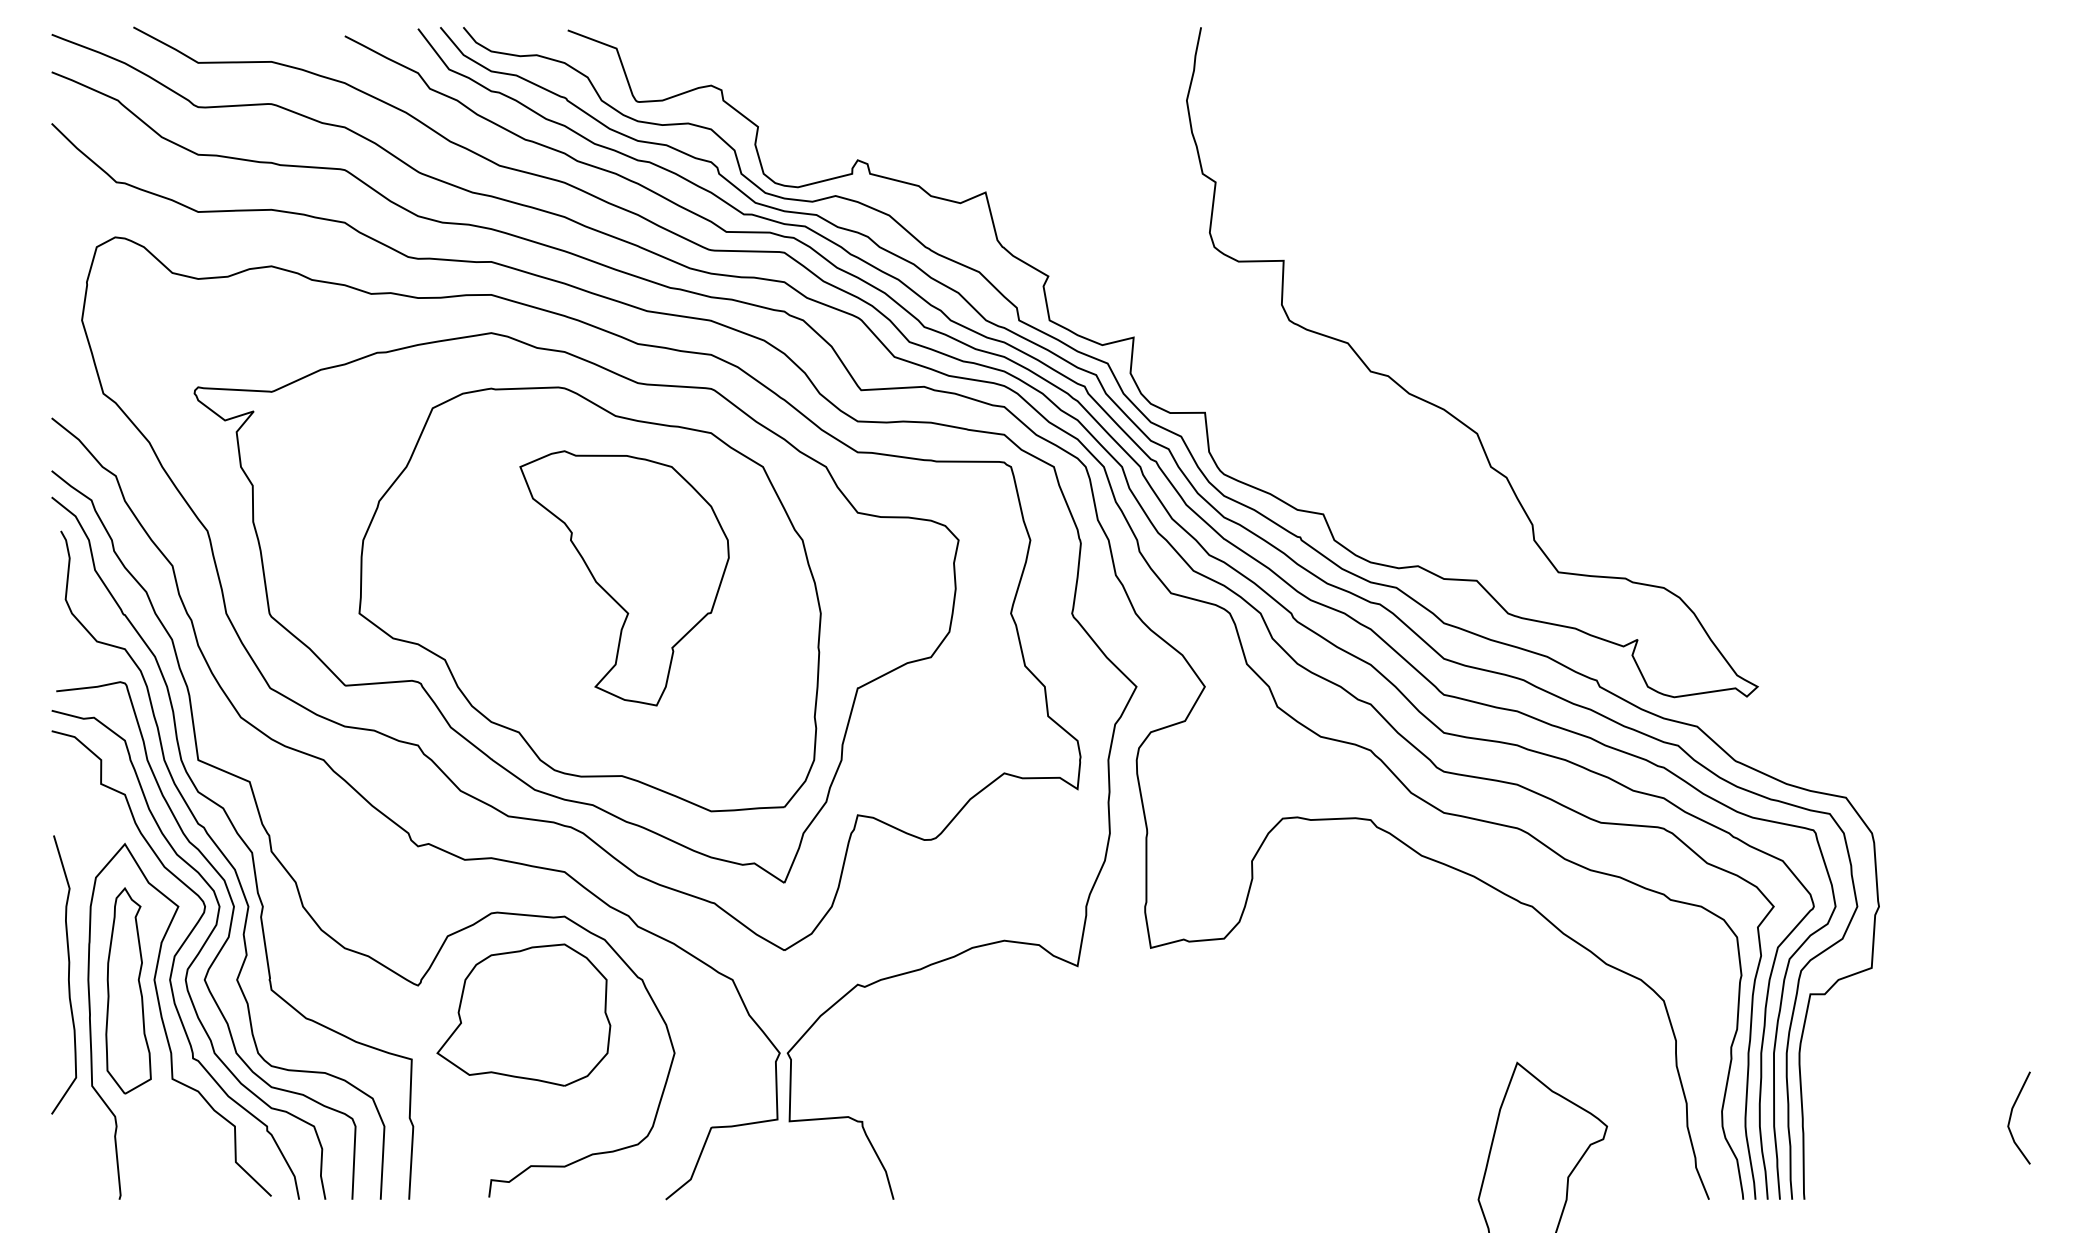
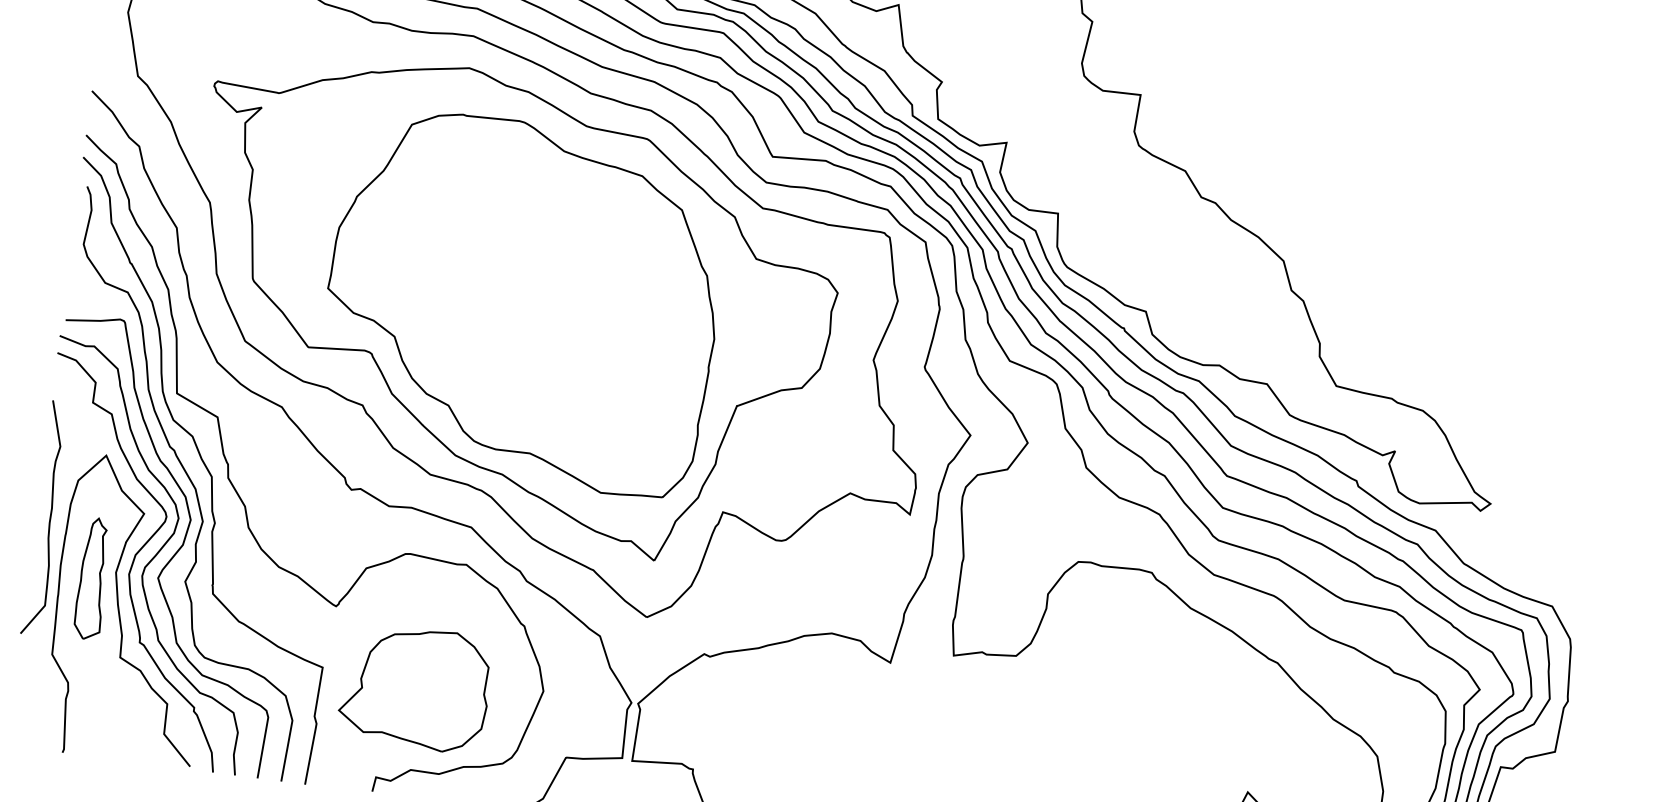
part: (624, 578) -> (553, 288), removed
curve: (68, 974) -> (49, 518), moved
part: (128, 990) -> (93, 578), size x0.7
part: (523, 1014) -> (415, 687), moved

